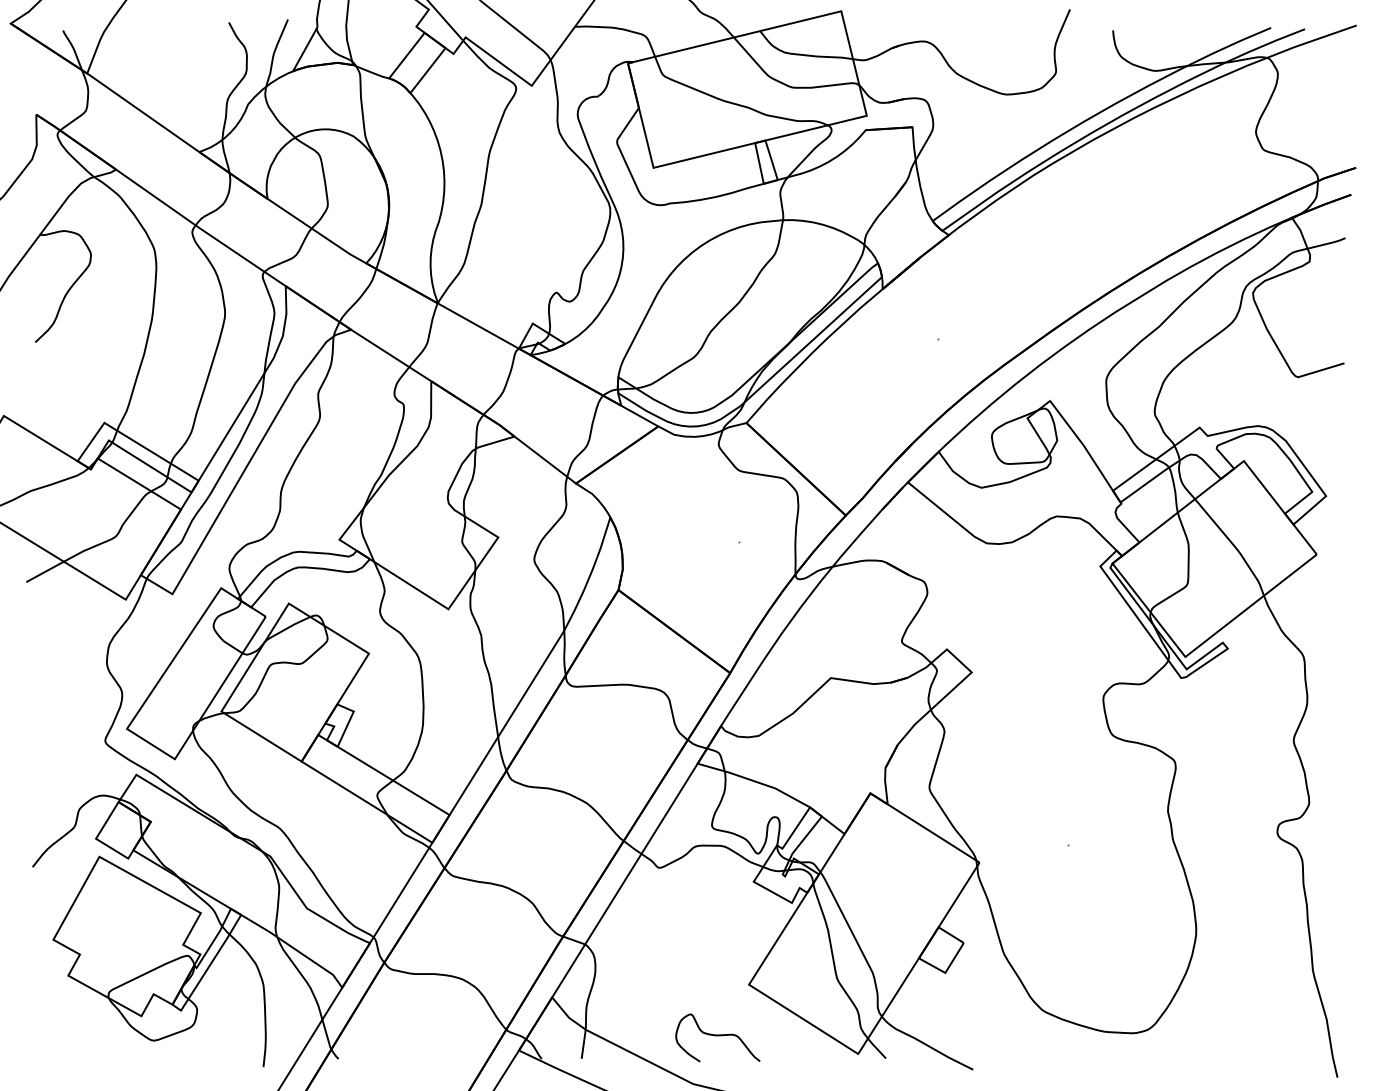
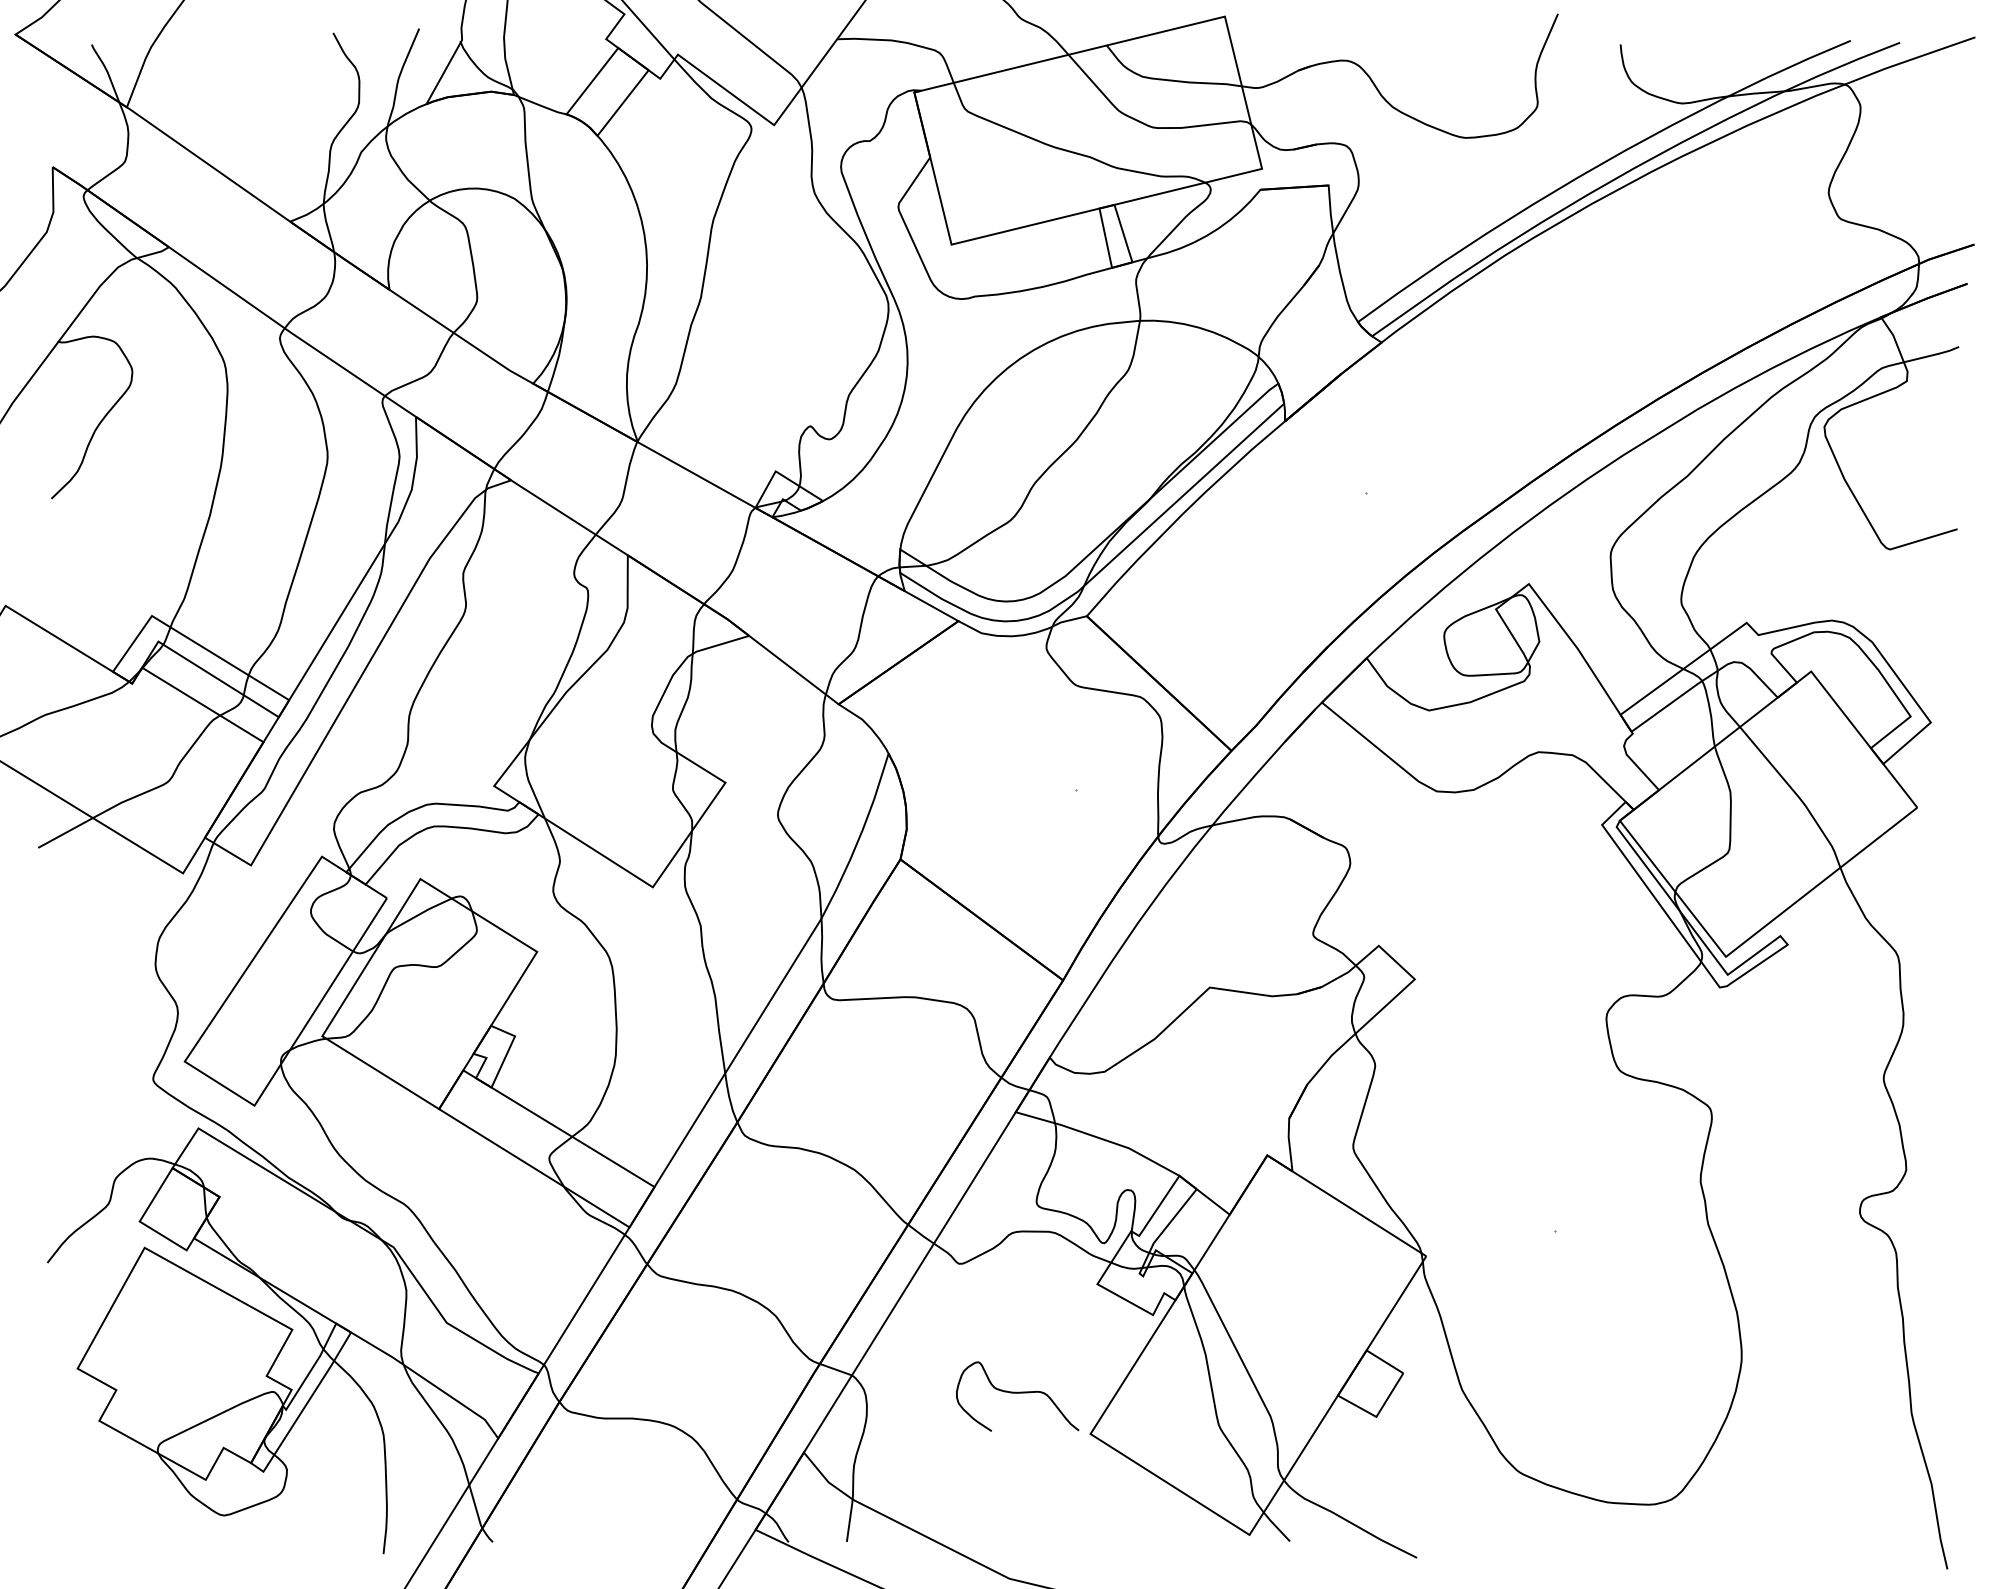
curve: (717, 1036) -> (1016, 1394), moved

